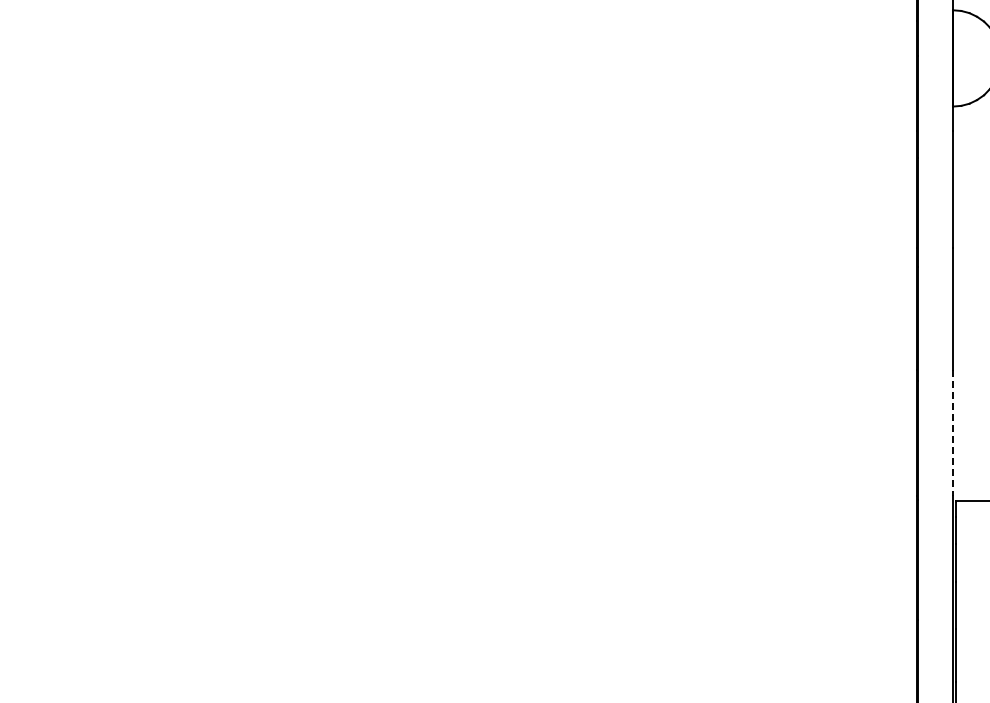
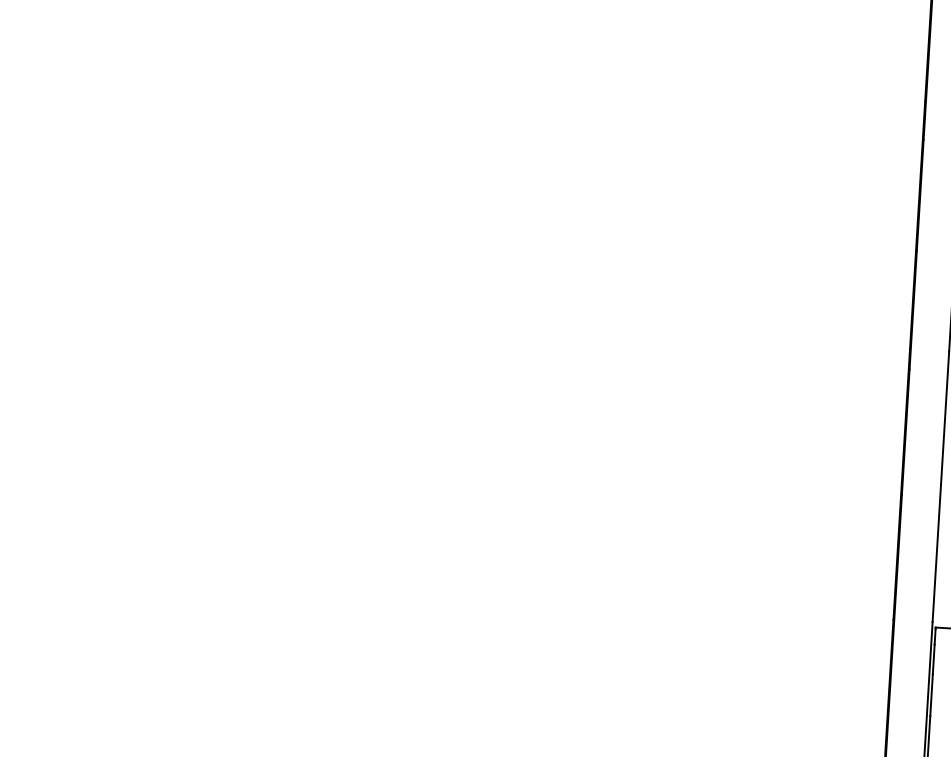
line: (952, 433) -> (936, 553), dashed -> solid

